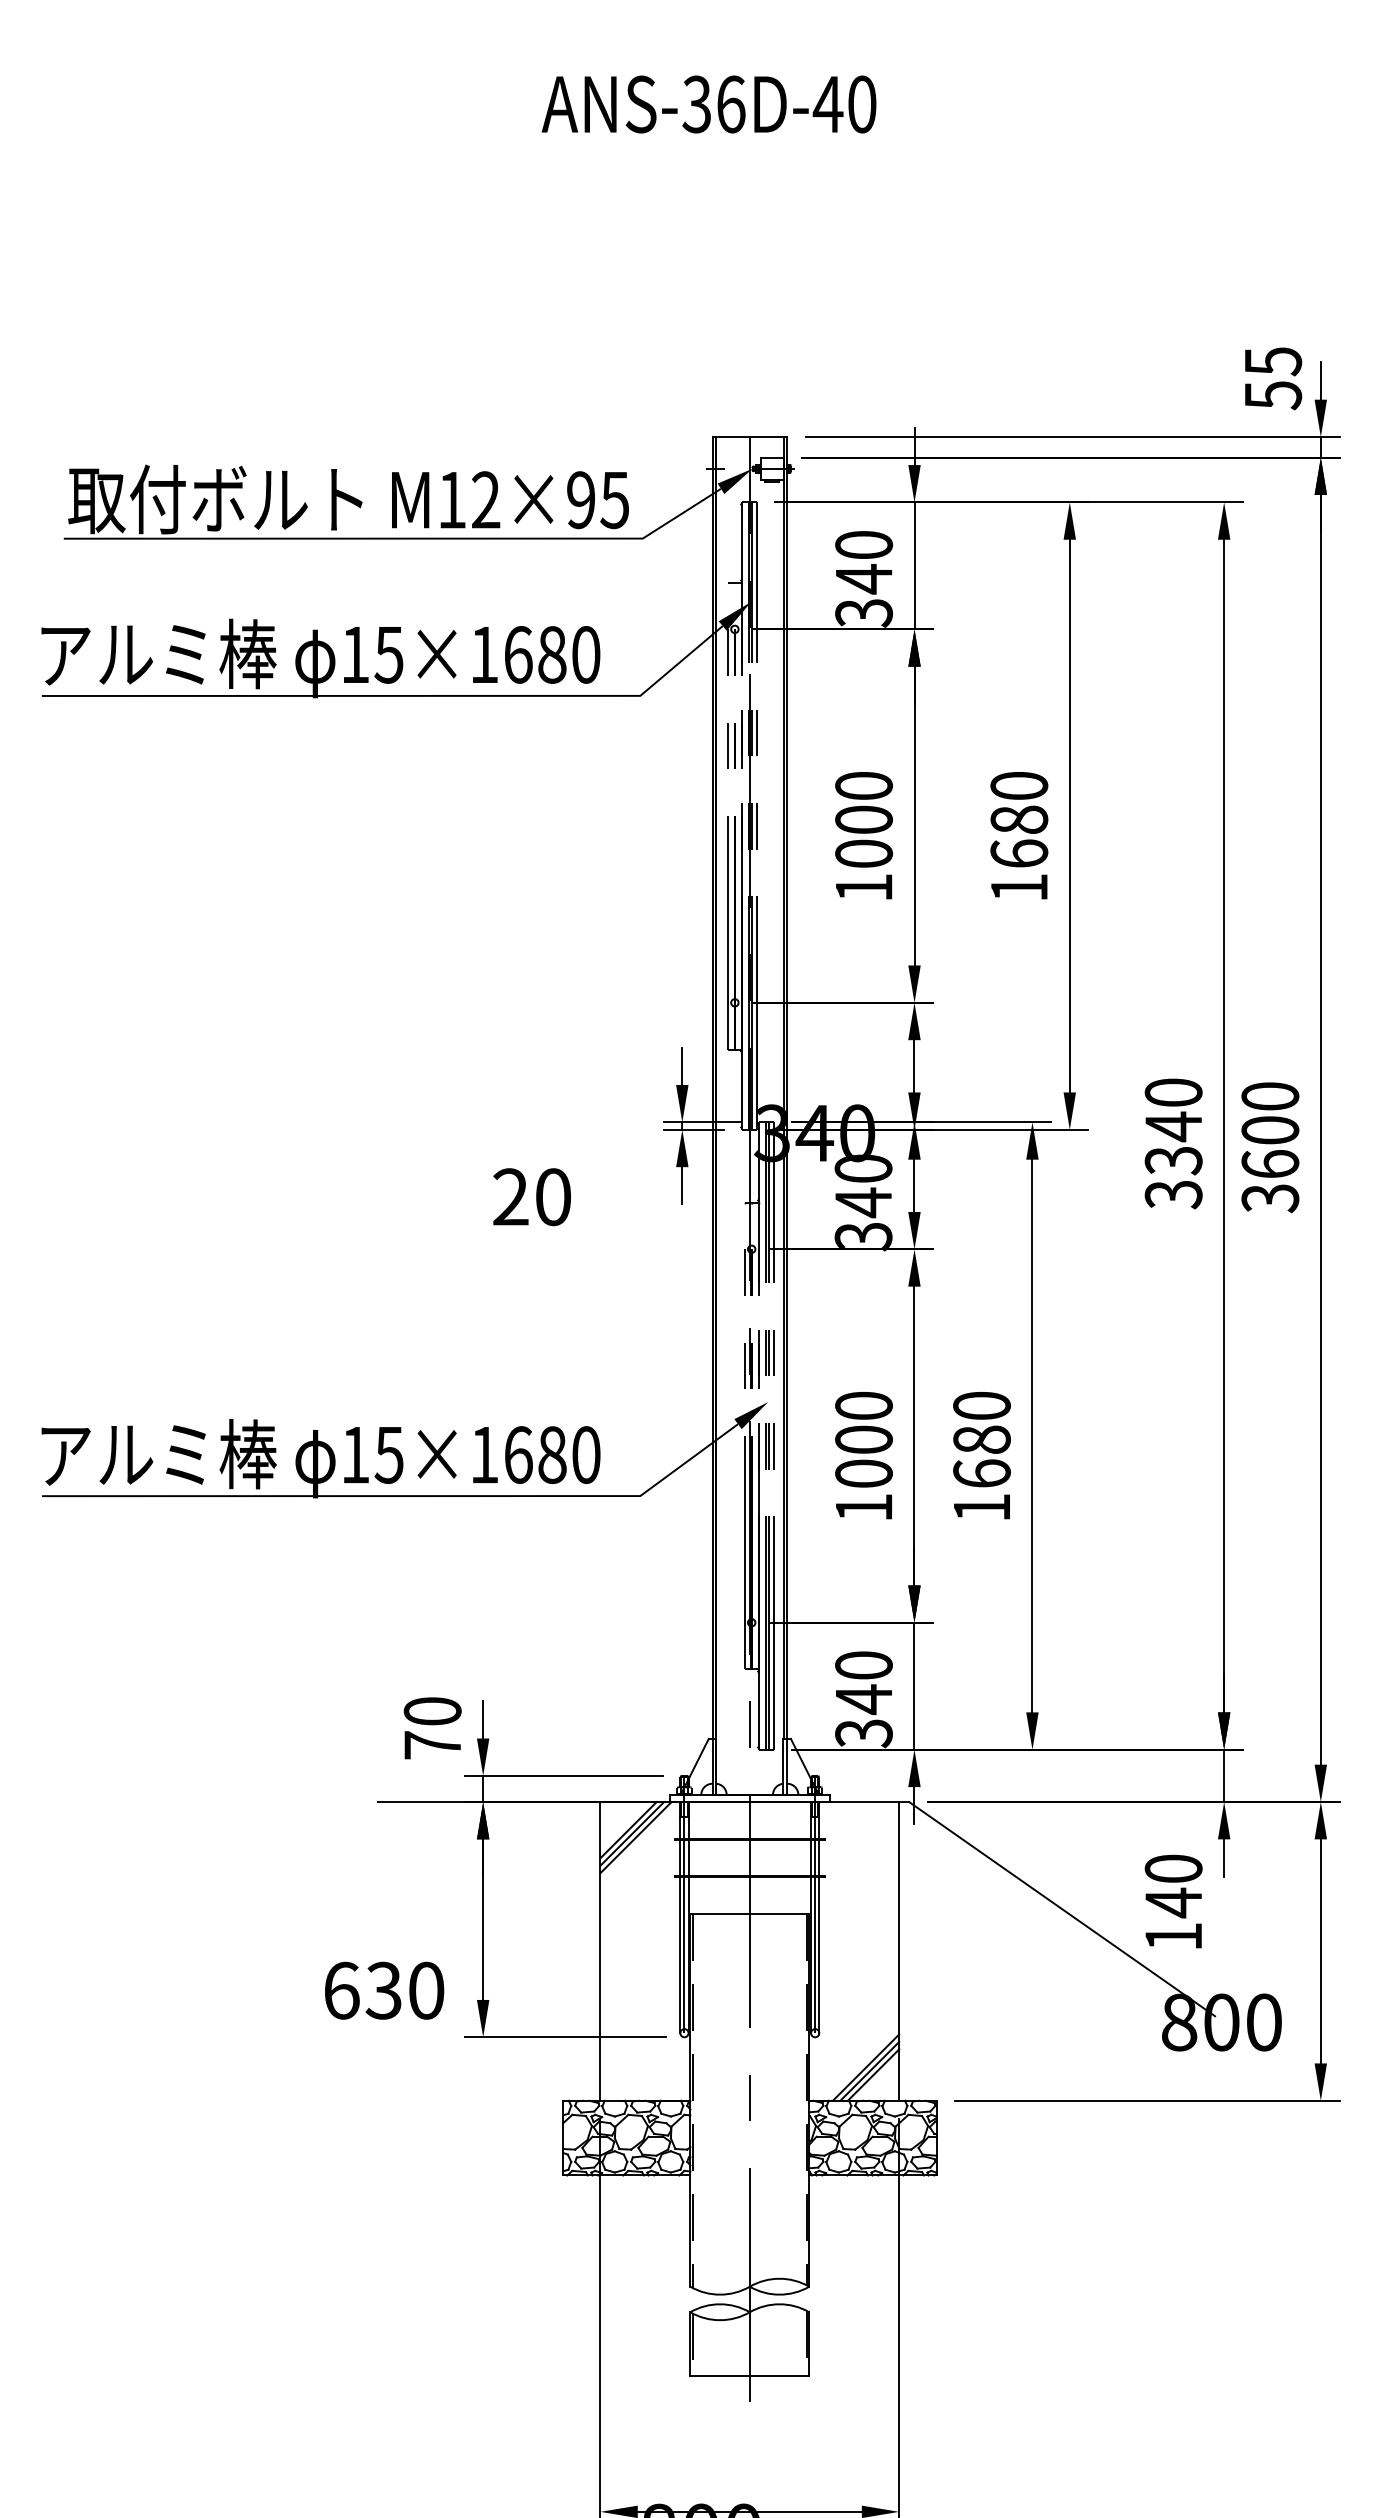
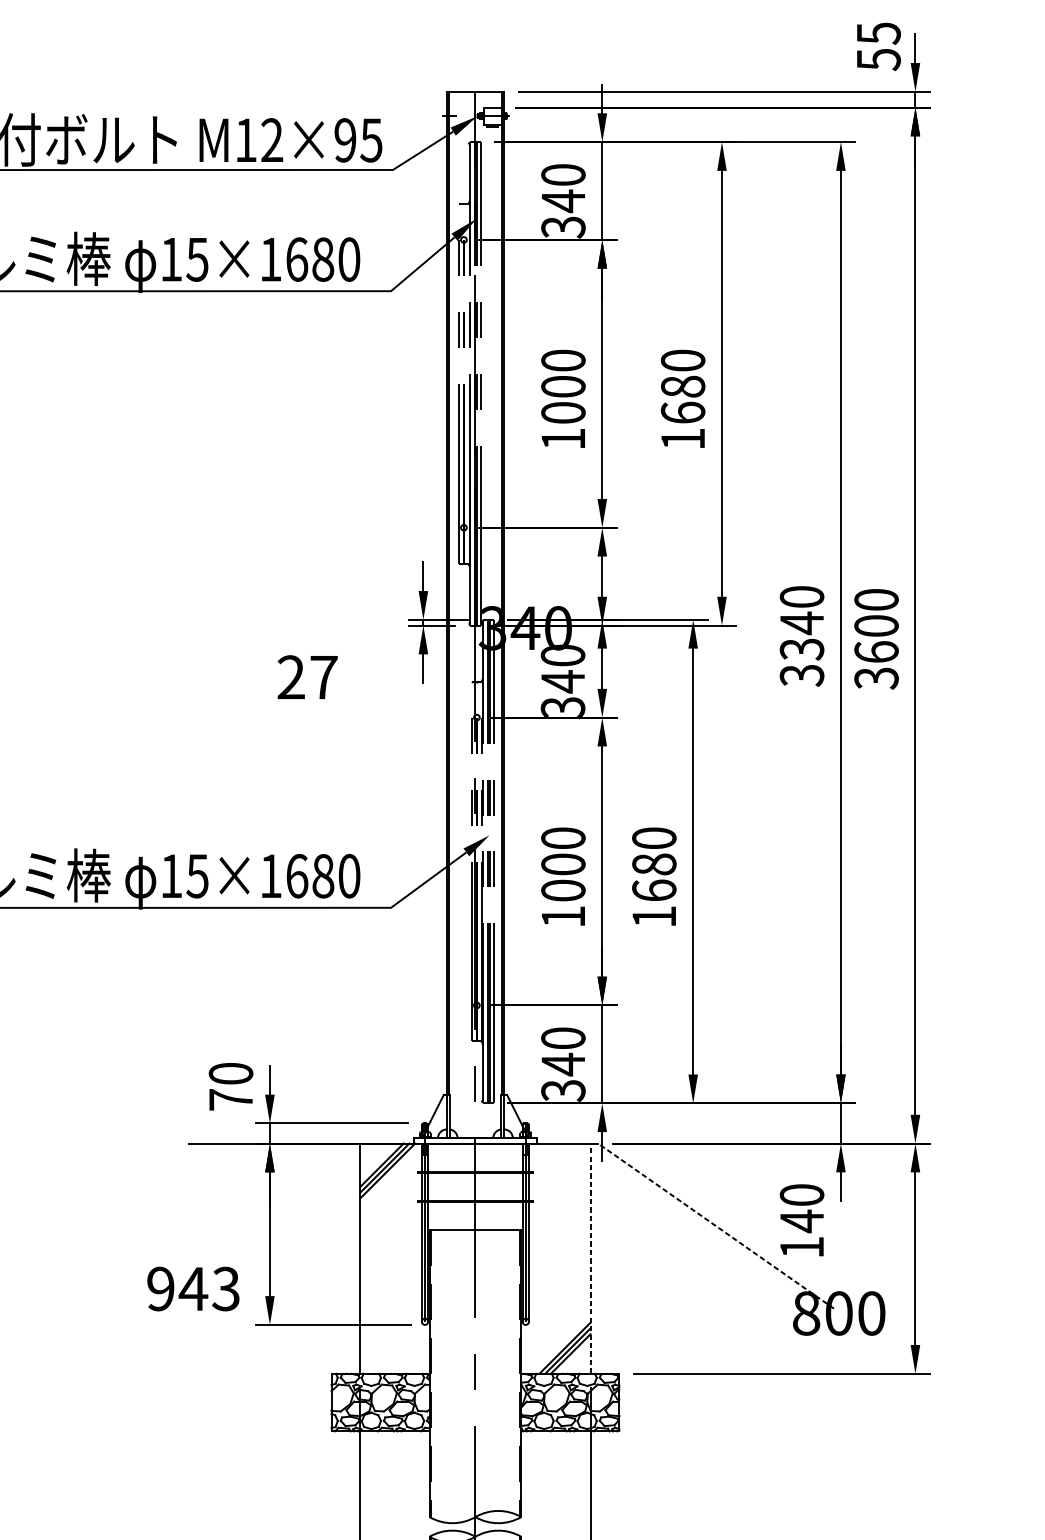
text: (553, 1197) -> (324, 677), 20 -> 27
line: (1062, 1909) -> (716, 1226), solid -> dashed
line: (899, 1950) -> (590, 1258), solid -> dashed
text: (384, 1990) -> (193, 1288), 630 -> 943

